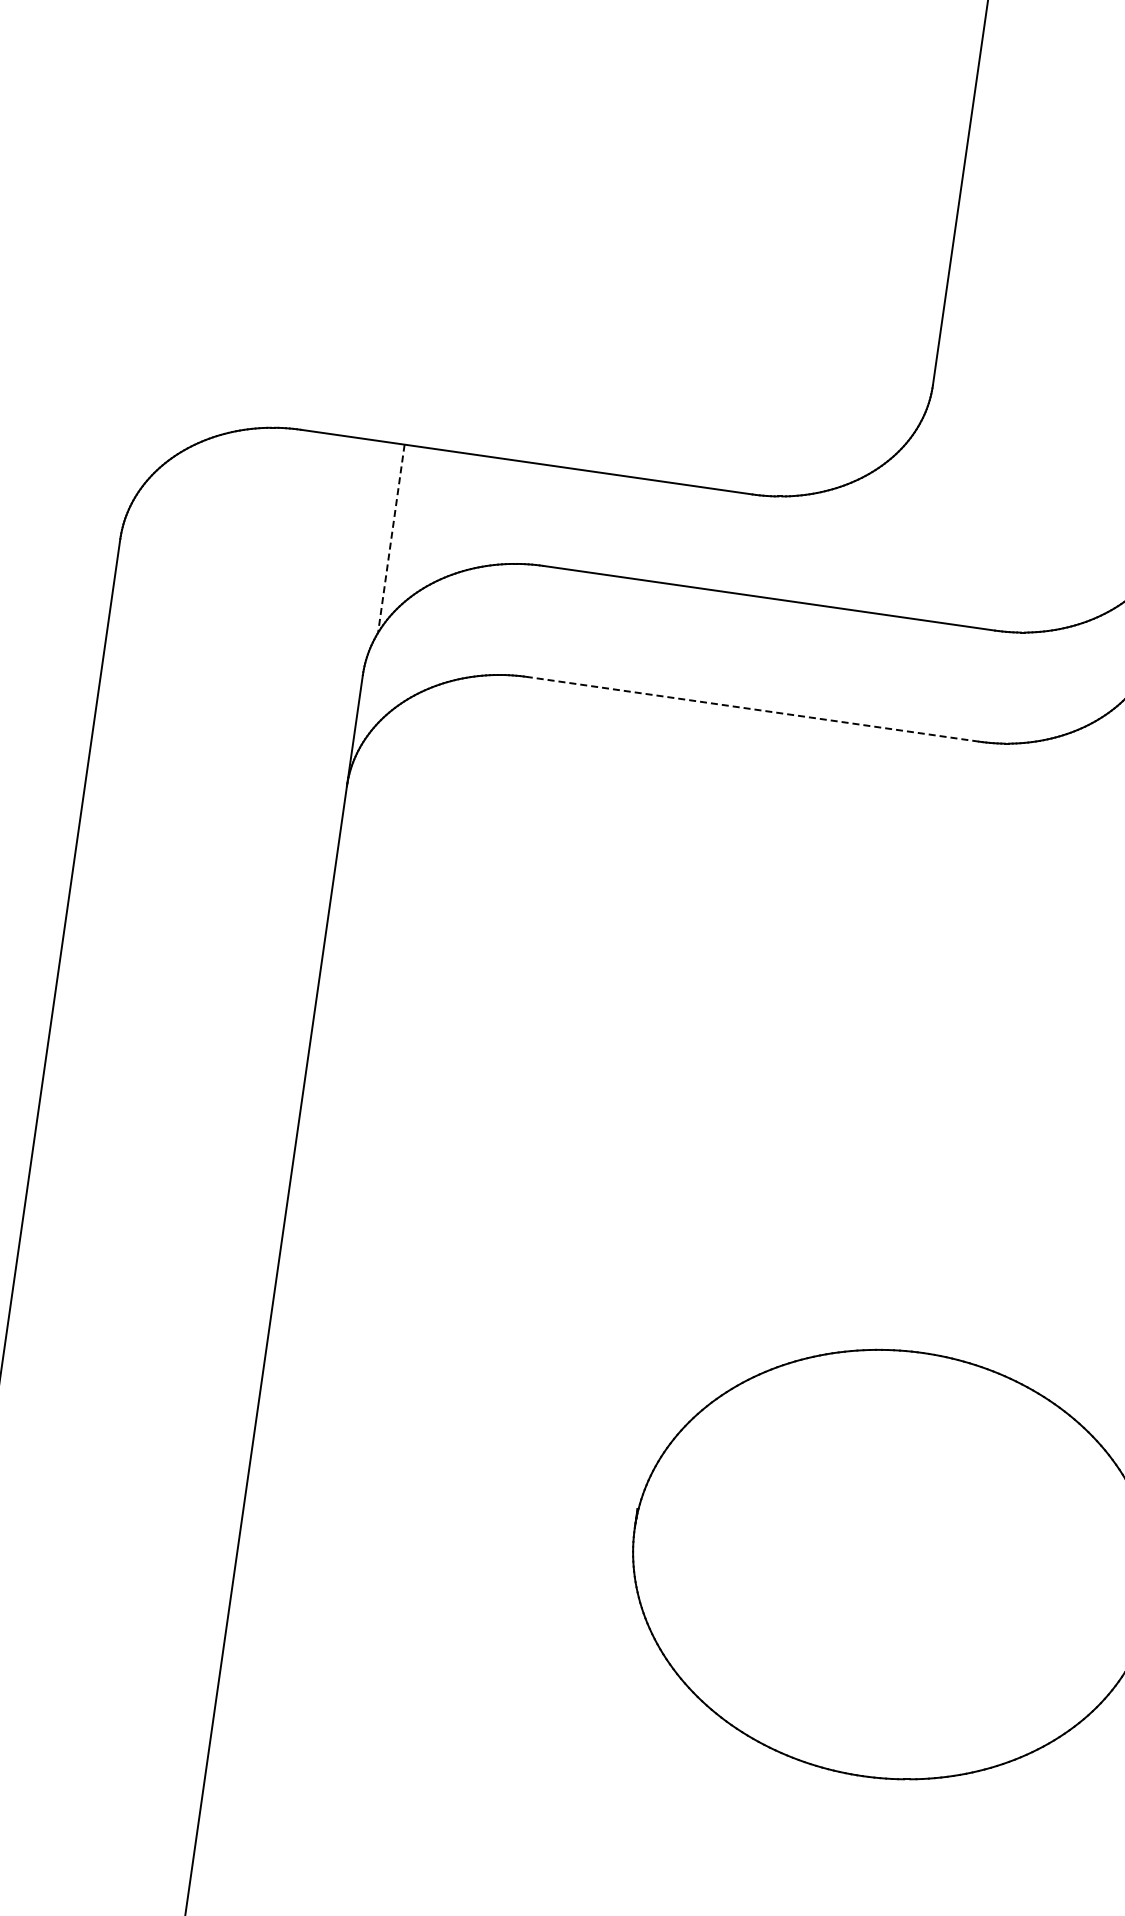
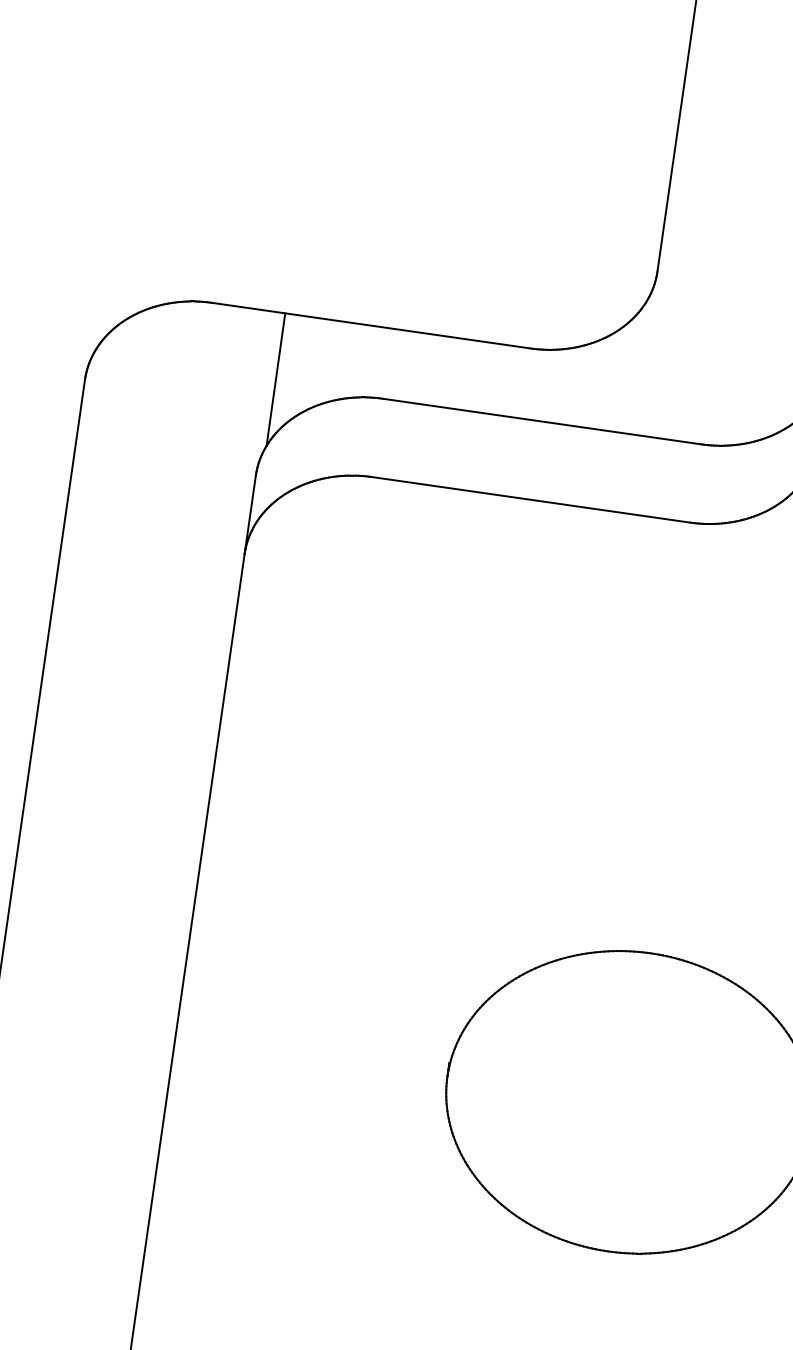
line: (391, 538) -> (276, 379), dashed -> solid
line: (752, 709) -> (530, 499), dashed -> solid

